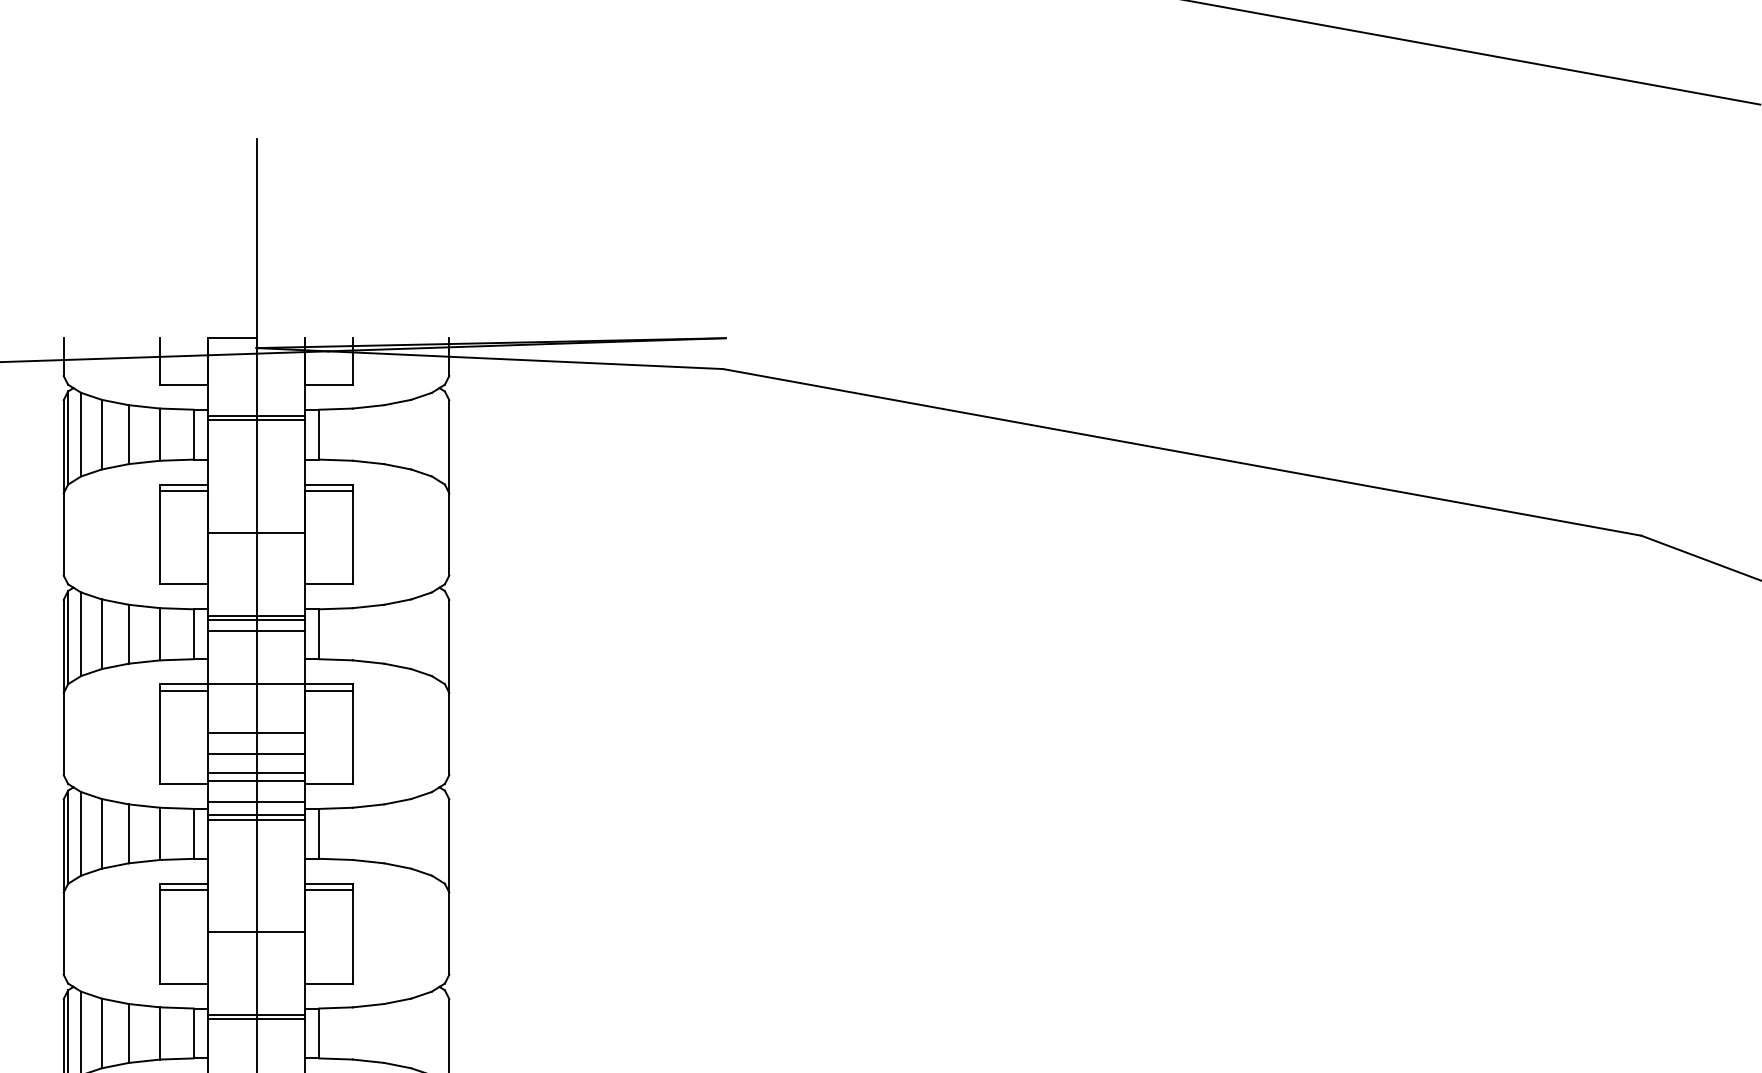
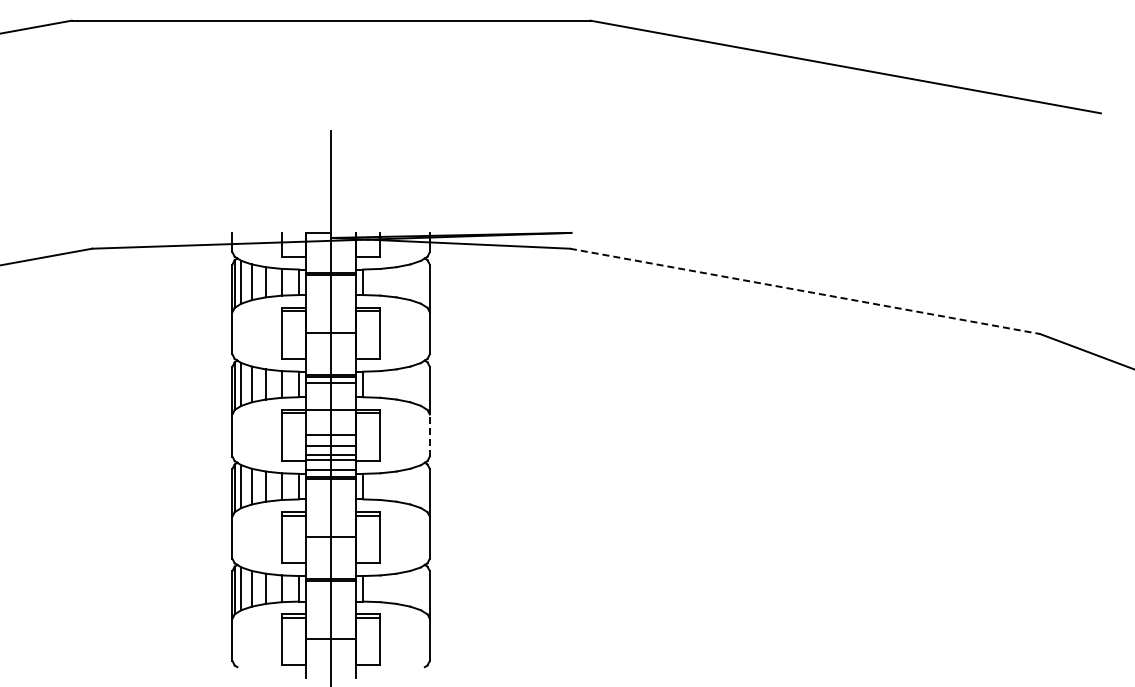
line: (1183, 452) -> (805, 291), solid -> dashed
line: (448, 733) -> (429, 435), solid -> dashed

